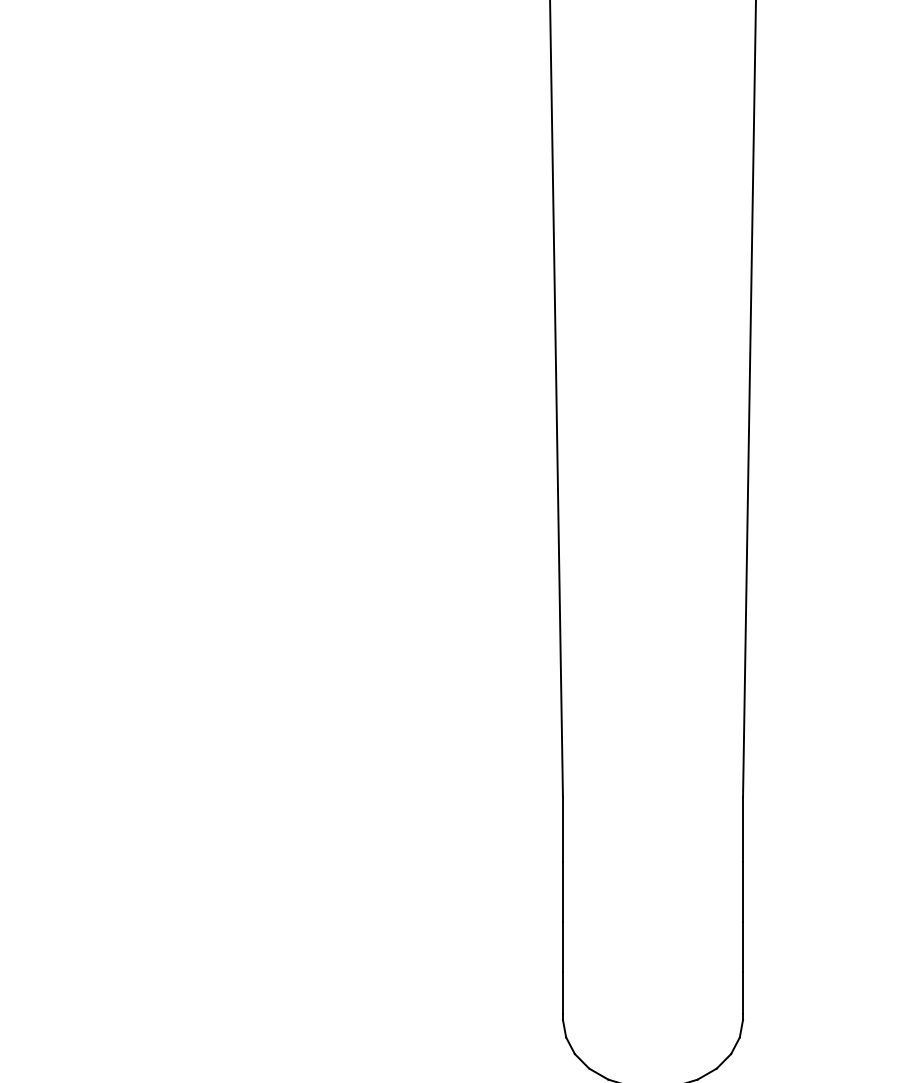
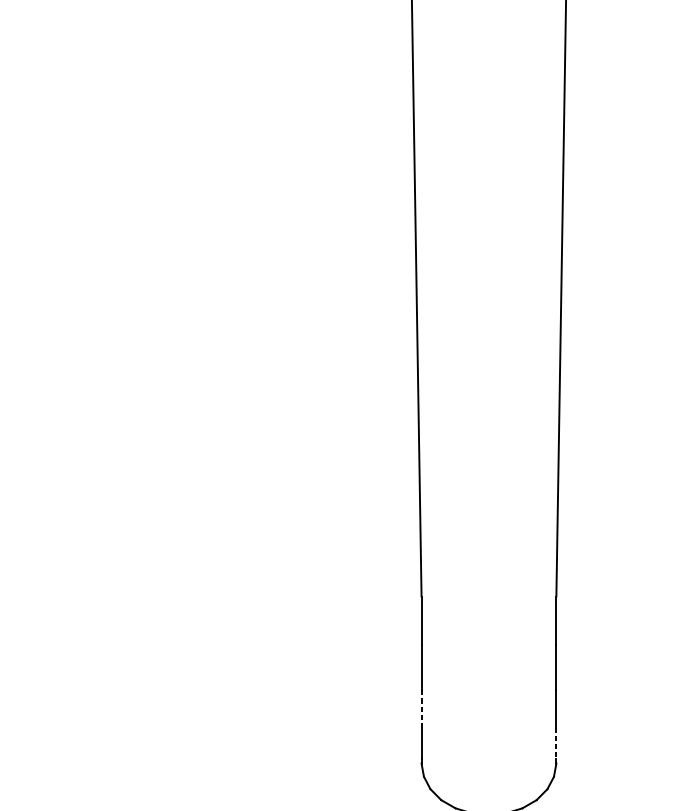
line: (562, 946) -> (421, 708), solid -> dashed
line: (743, 993) -> (556, 743), solid -> dashed

